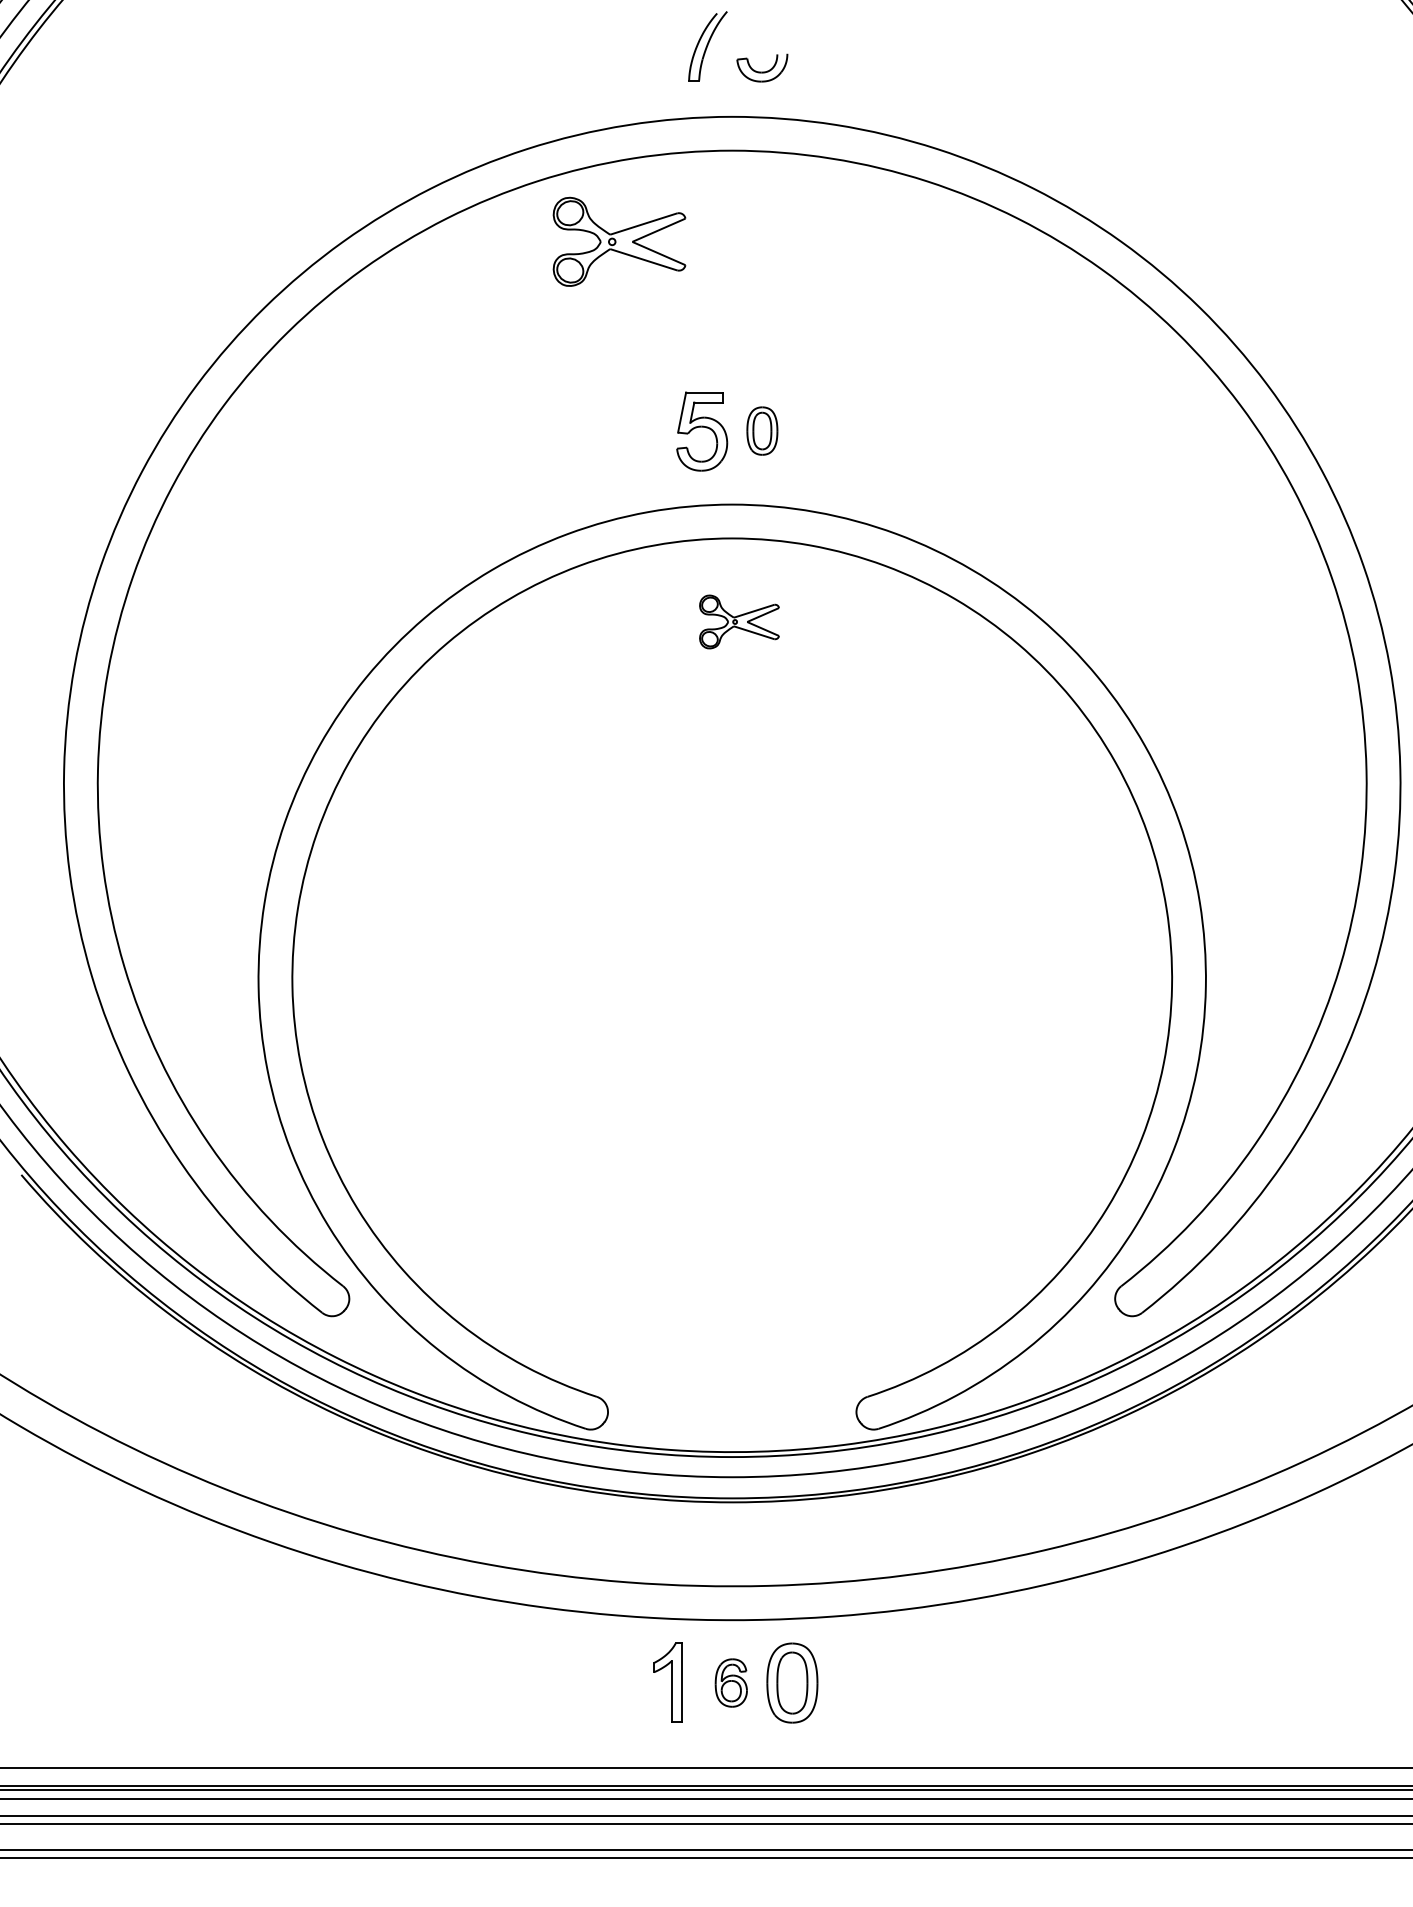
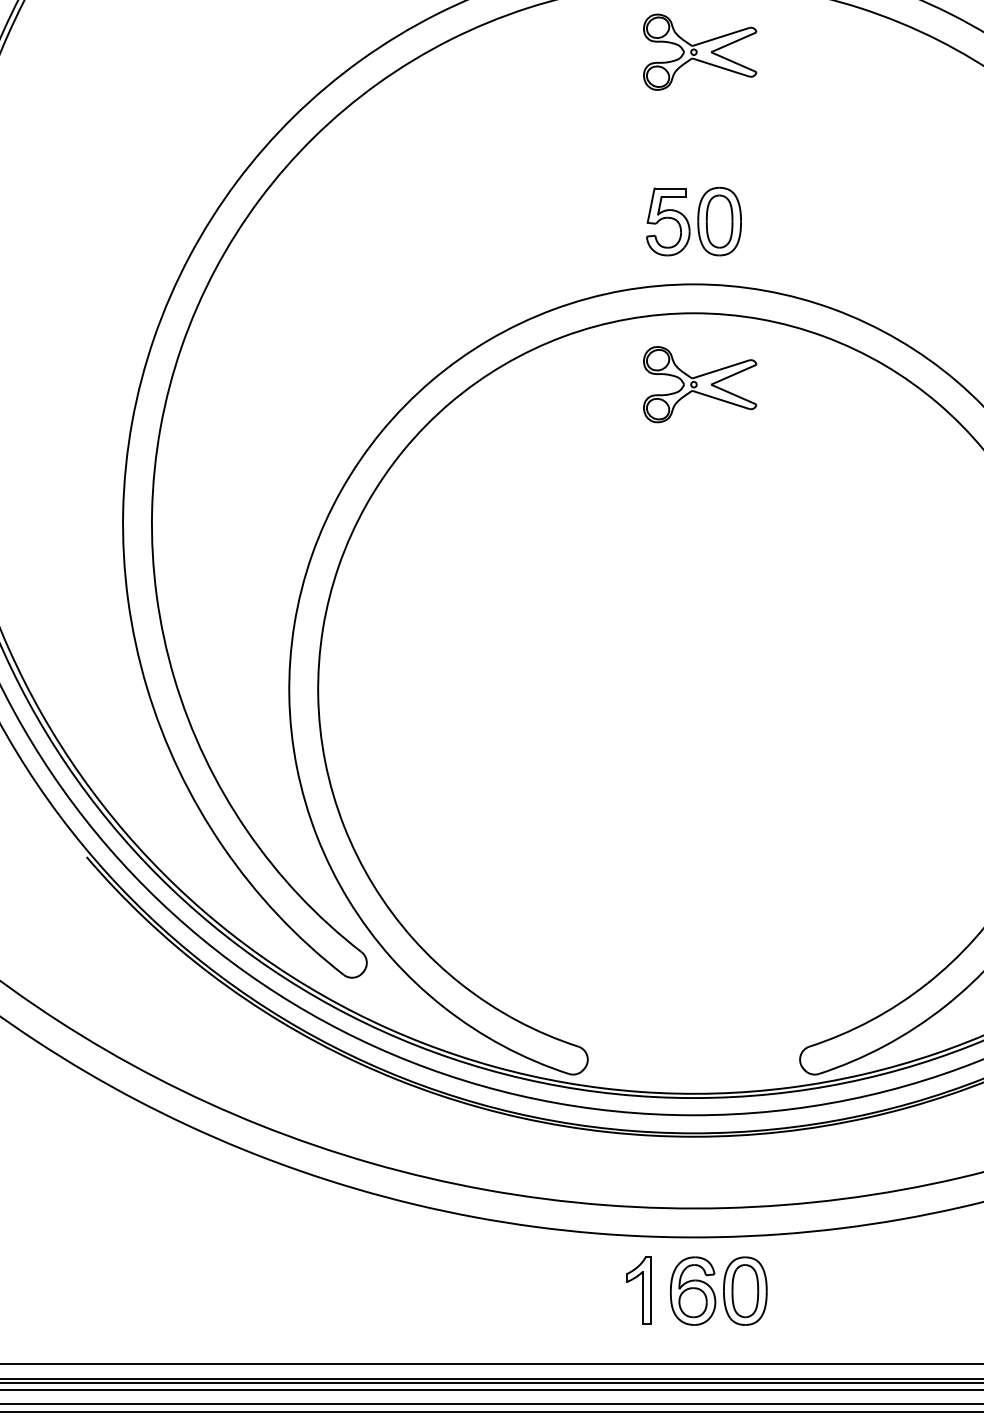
part: (619, 241) -> (700, 51), moved
part: (762, 430) -> (719, 221), size x1.67
part: (739, 621) -> (700, 384), size x1.67
part: (731, 1682) -> (693, 1290), size x1.67

